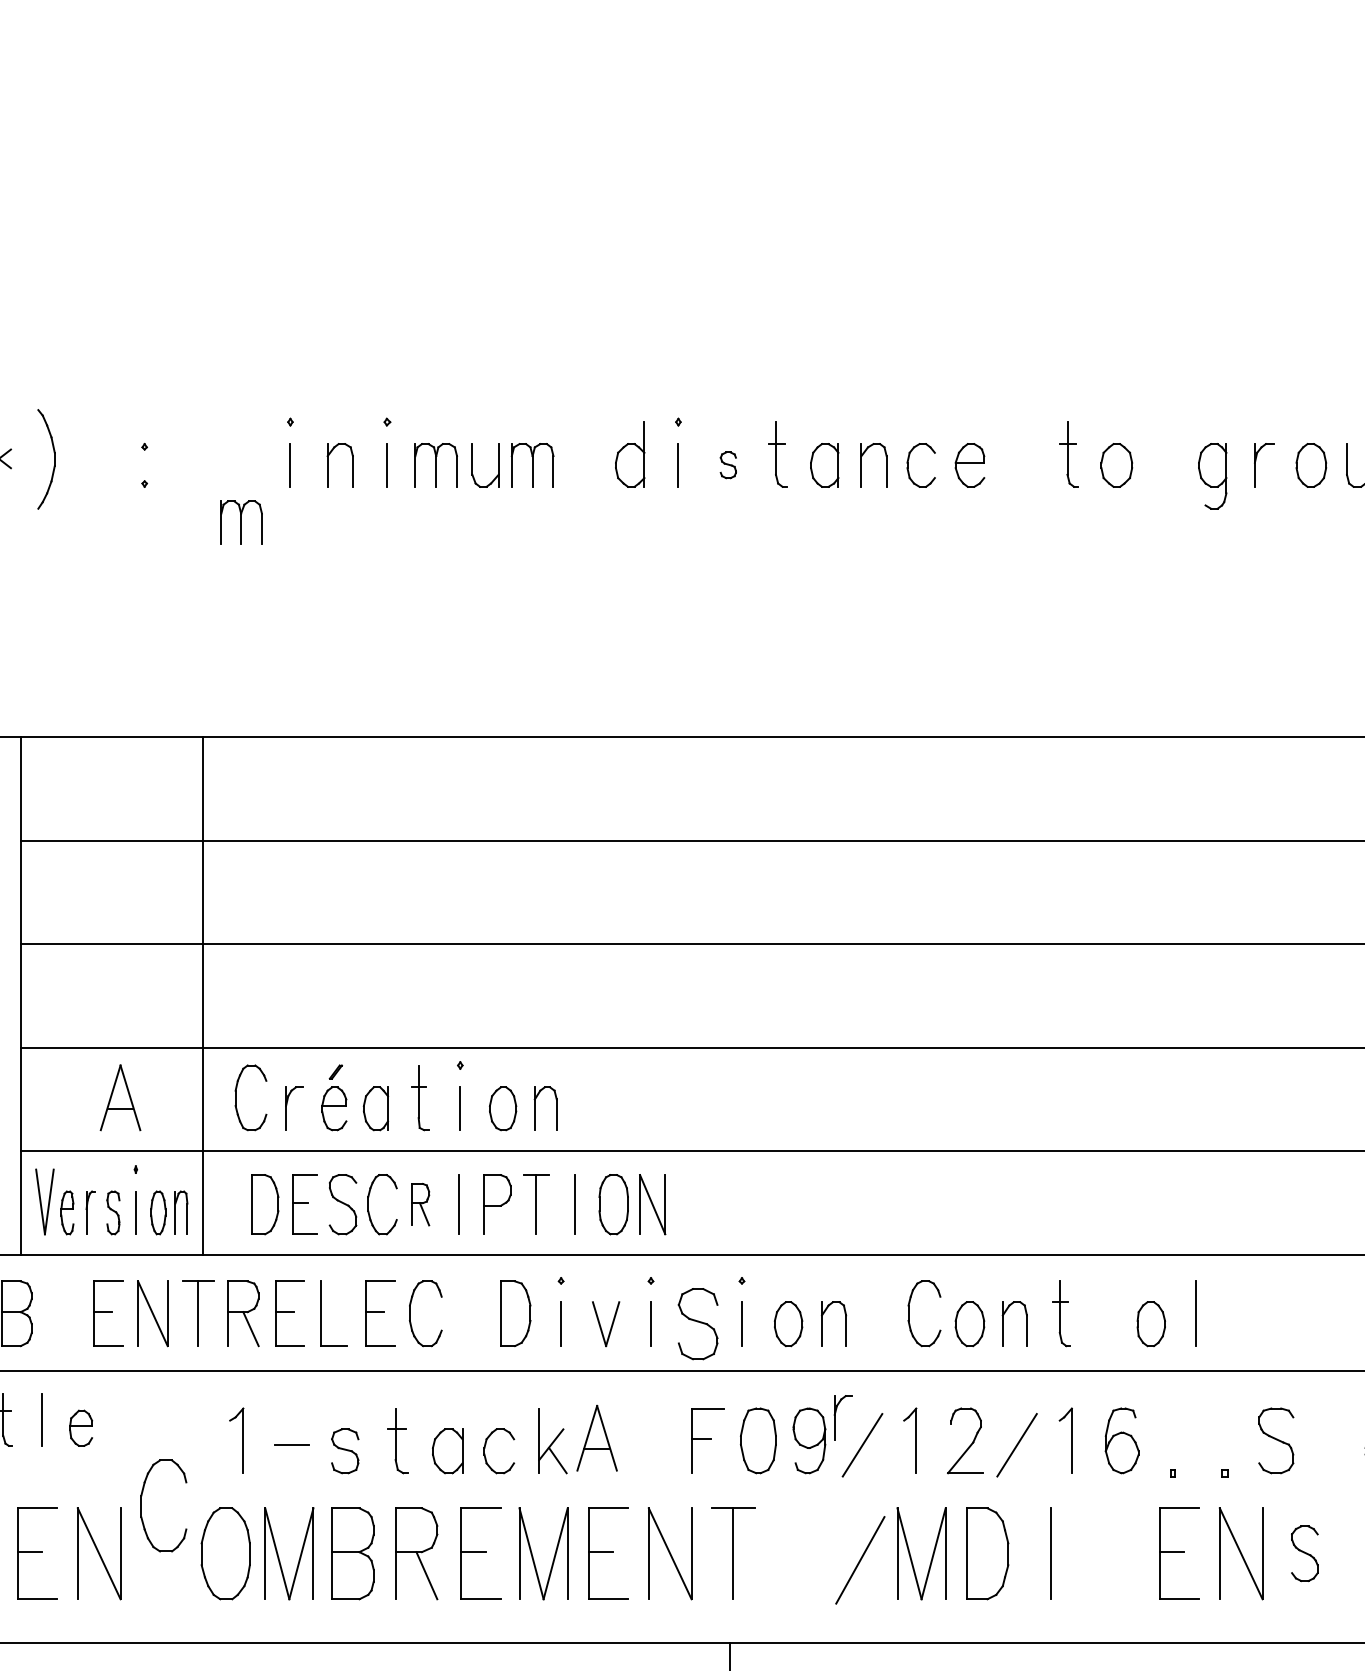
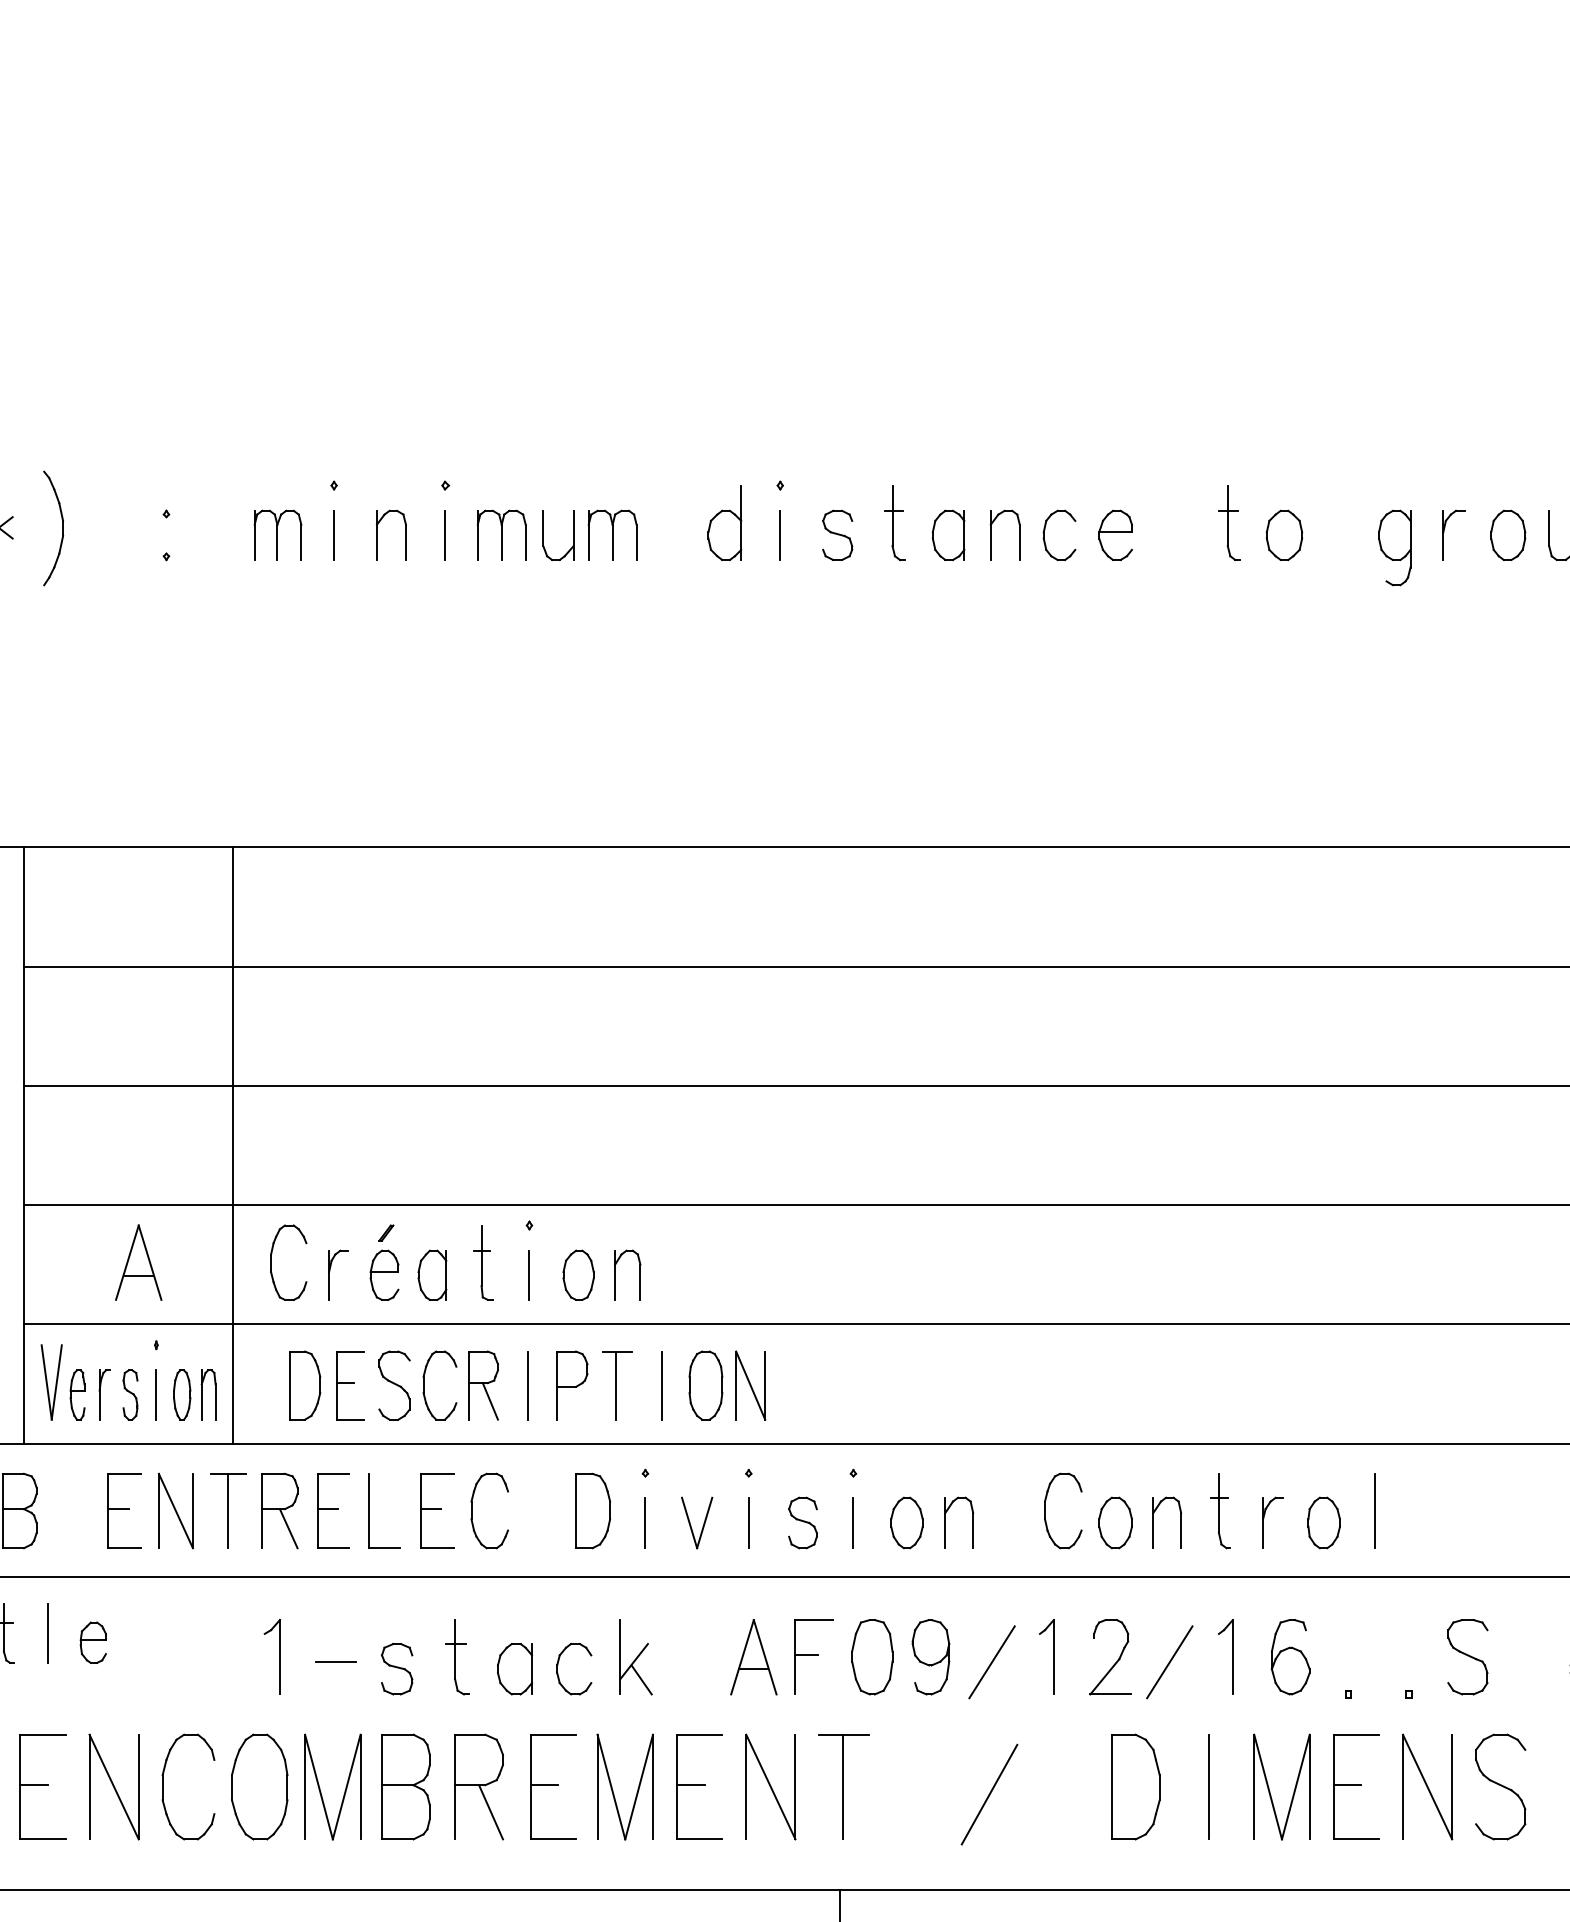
part: (728, 464) -> (837, 534), size x1.67
part: (241, 522) -> (277, 534), moved
part: (420, 1204) -> (483, 1385), size x1.43
part: (697, 1323) -> (802, 1522), size x0.62
part: (835, 1414) -> (1264, 1518), moved
part: (596, 1438) -> (753, 1657), moved
part: (142, 1505) -> (163, 1786), moved
part: (1304, 1553) -> (1500, 1786), size x1.67
part: (910, 1554) -> (1269, 1787), moved

